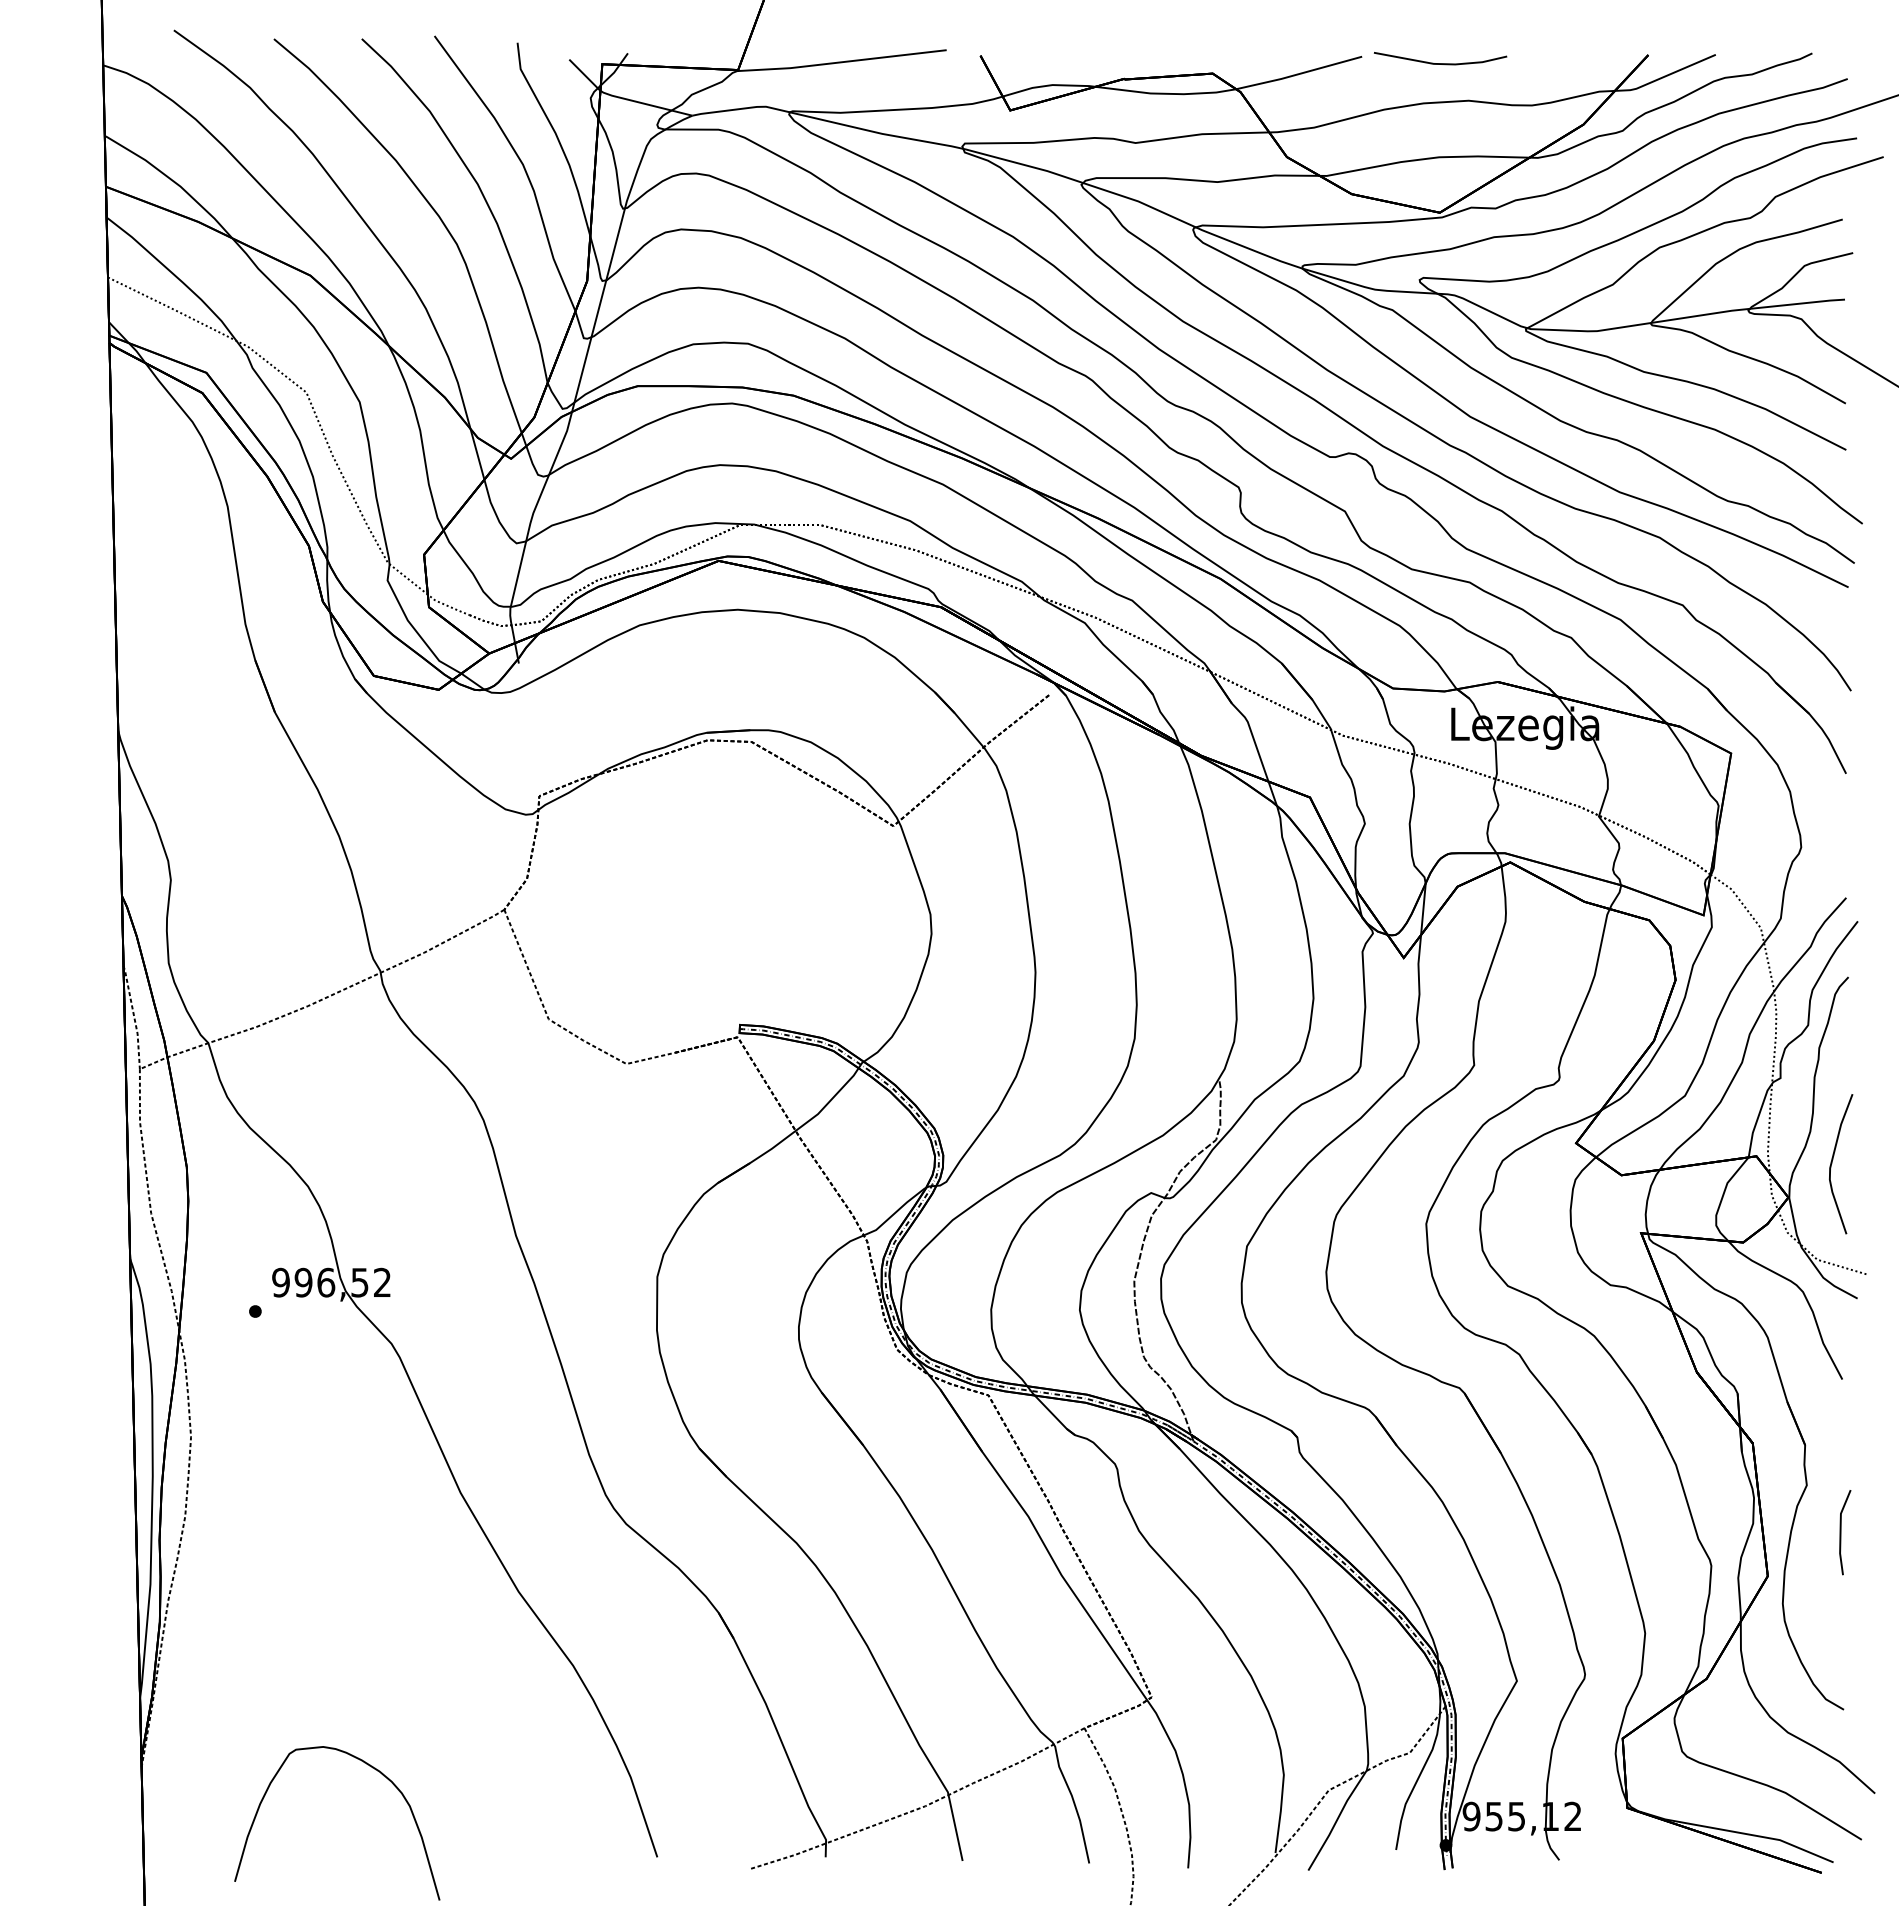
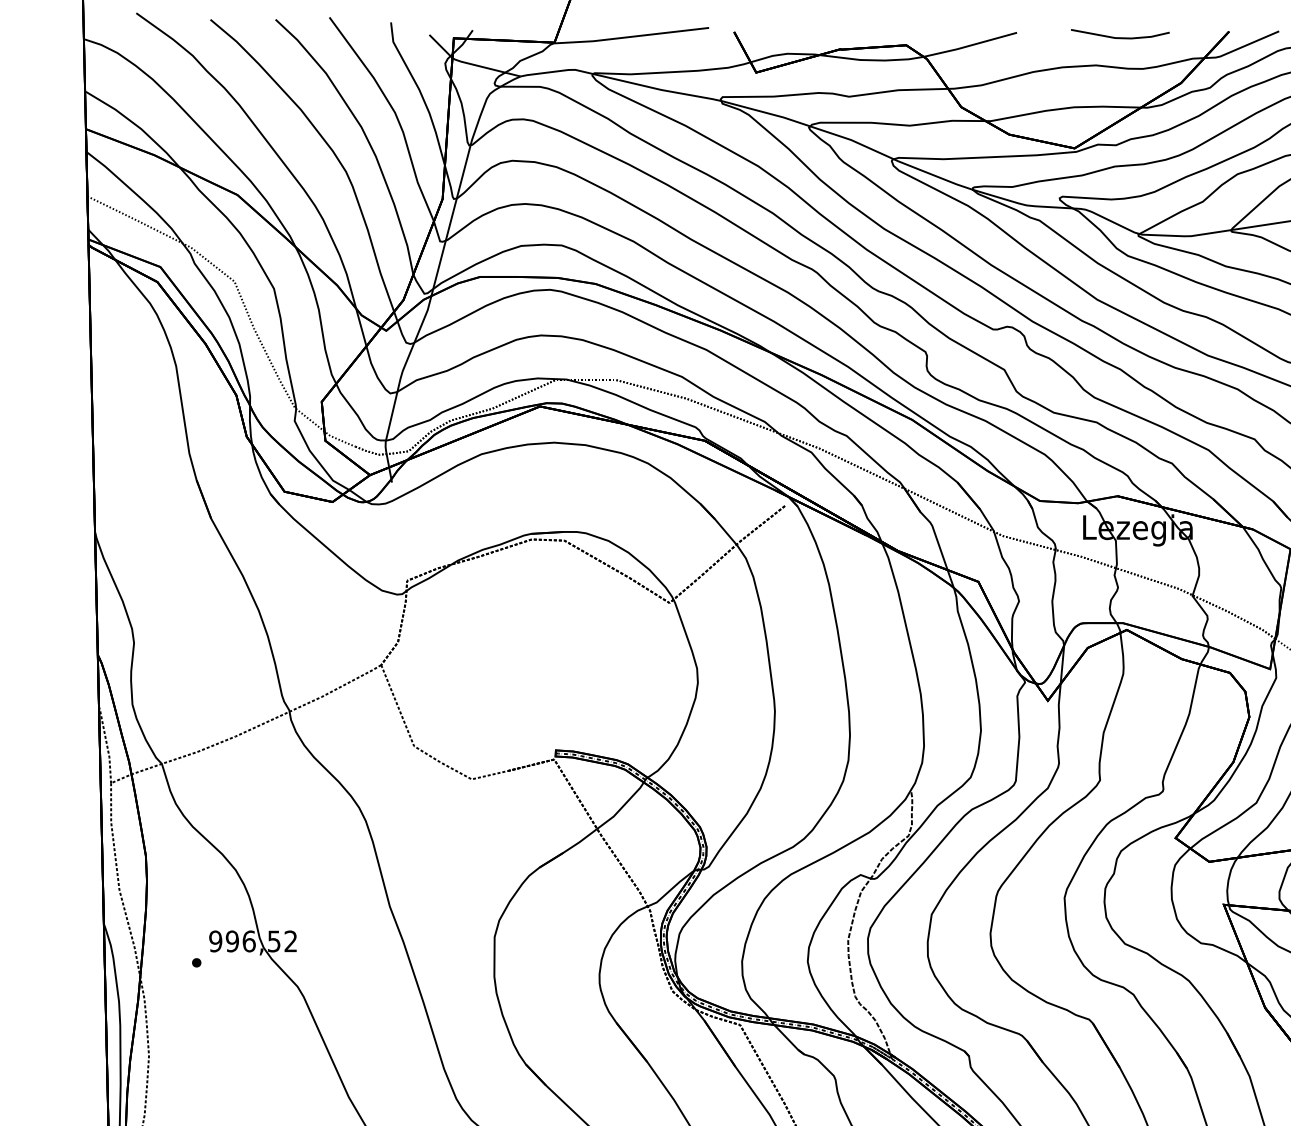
line: (1440, 63) -> (1120, 37), moved

